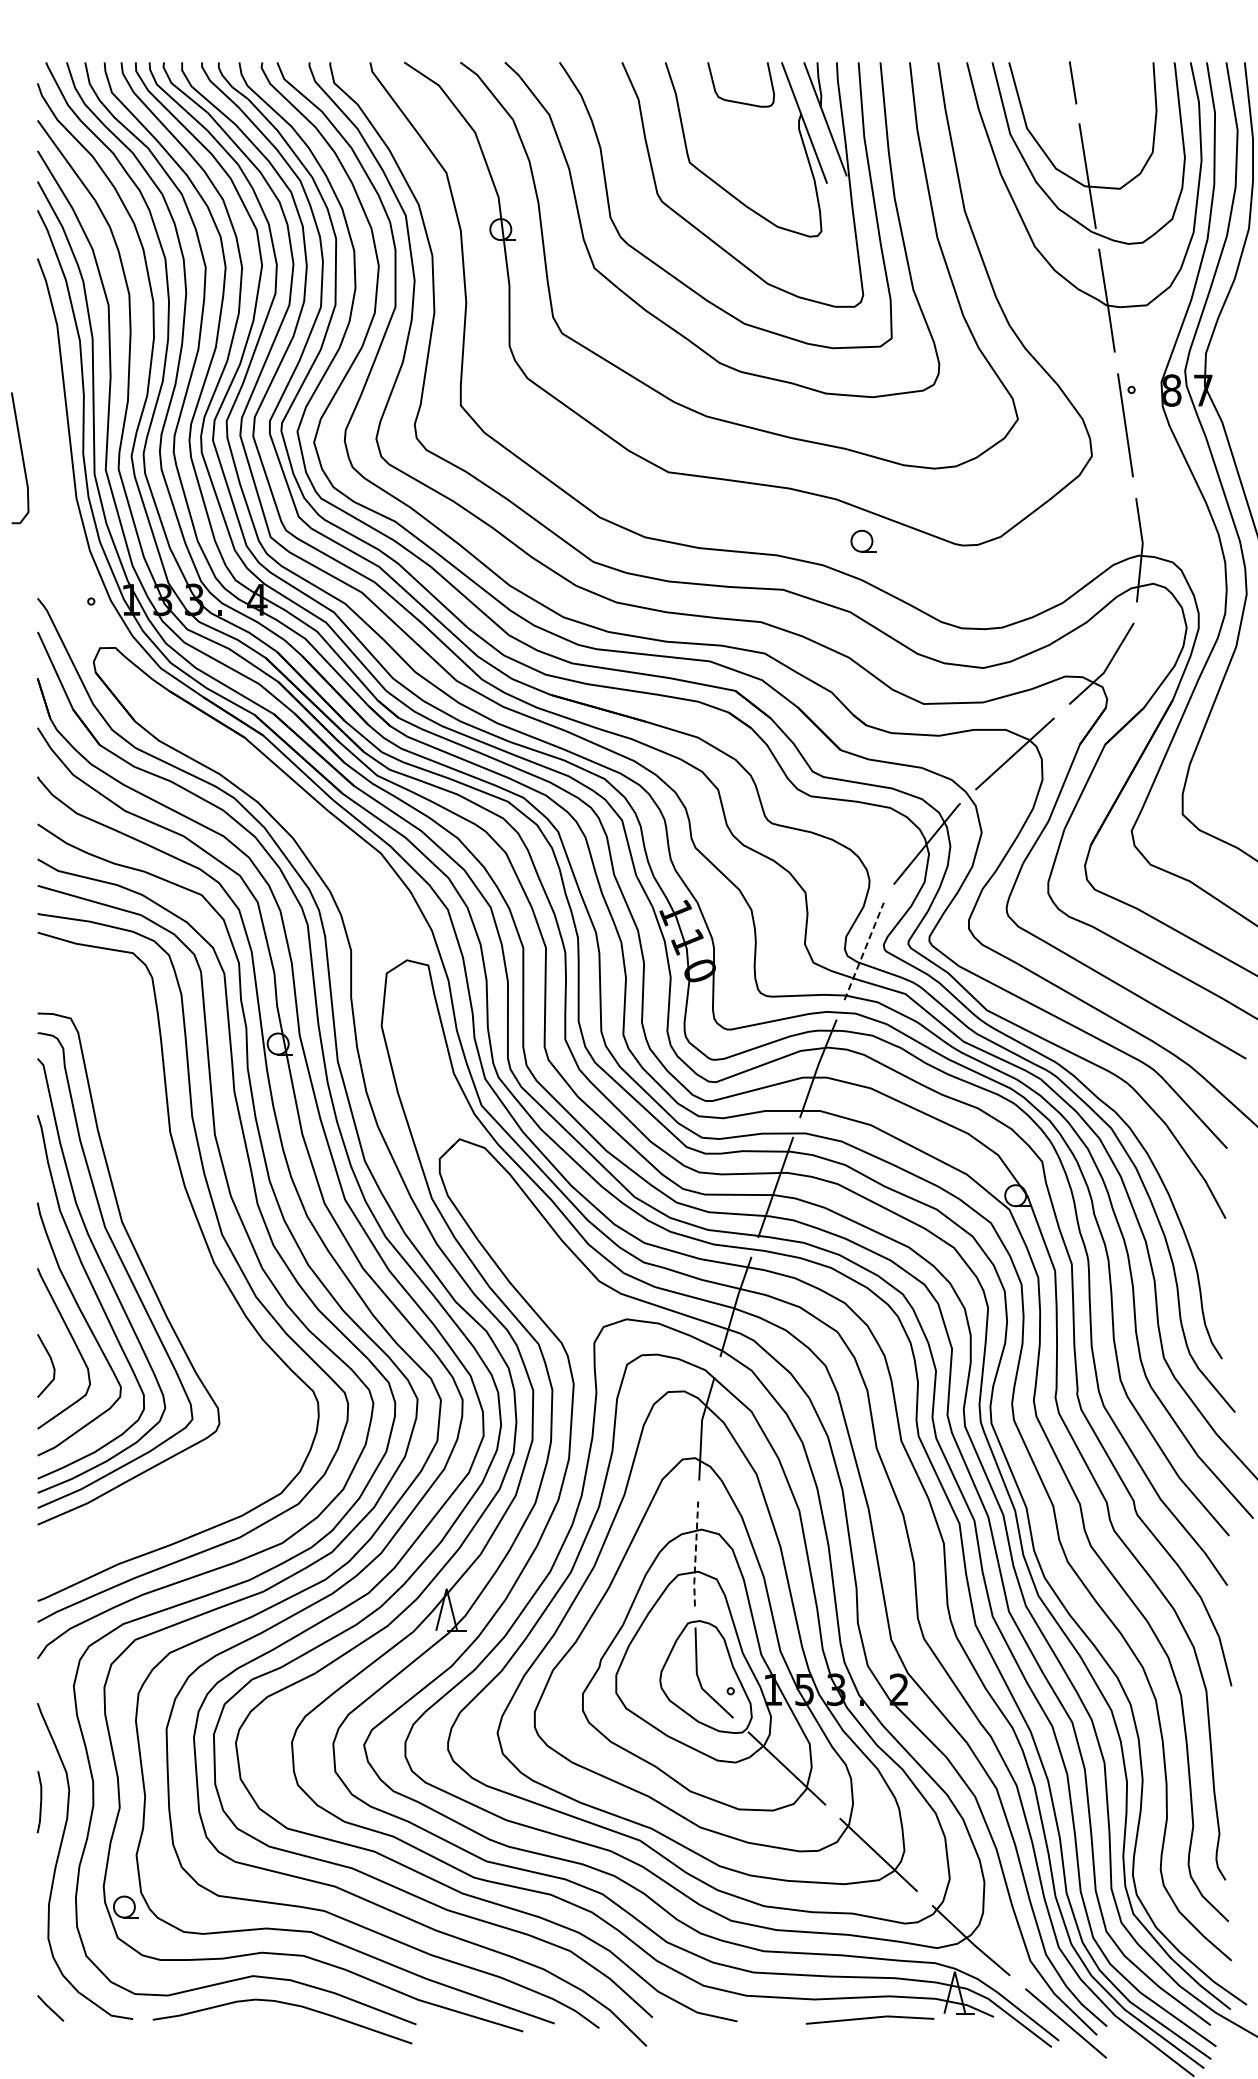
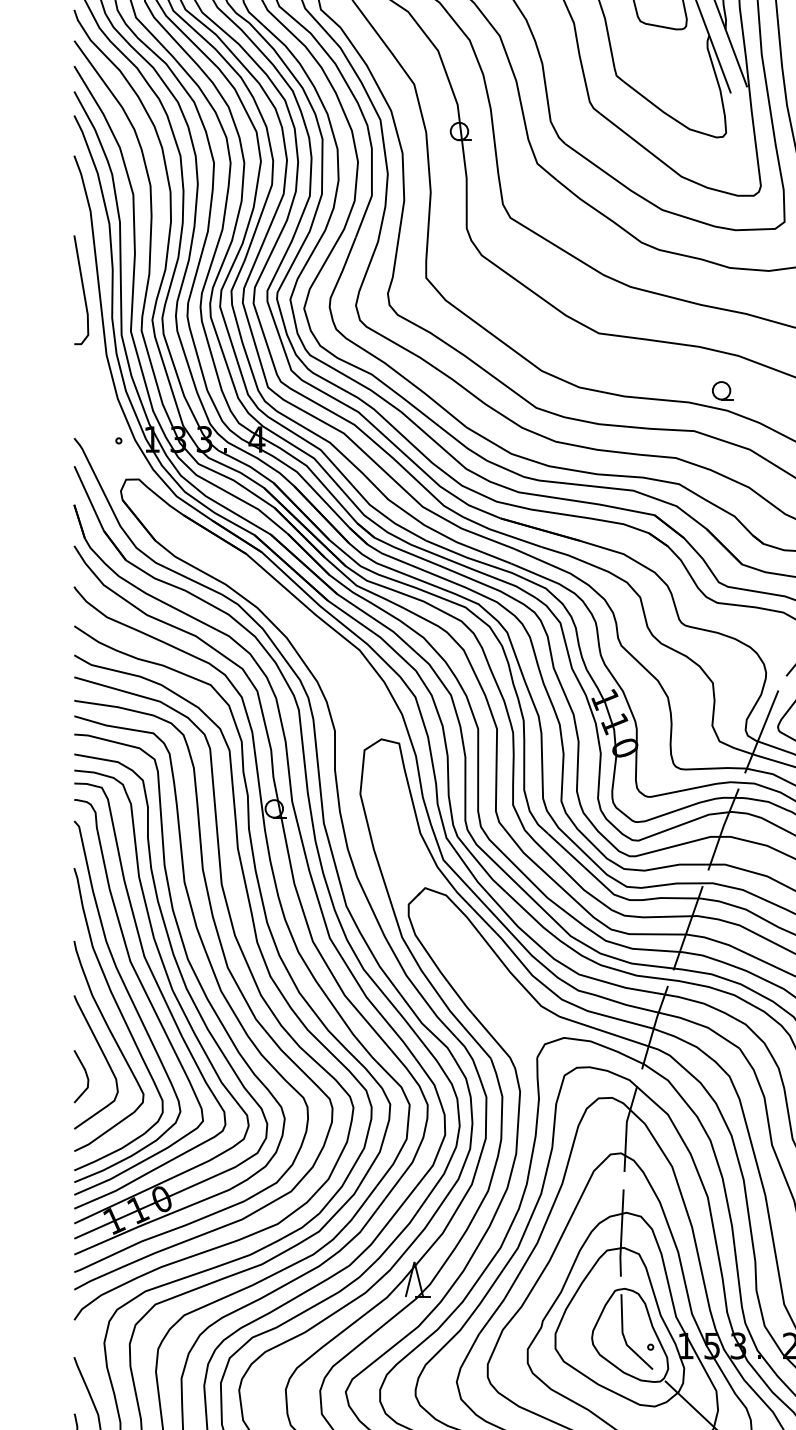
curve: (21, 457) -> (82, 289), moved
part: (863, 540) -> (722, 390), moved
line: (864, 951) -> (761, 731), dashed -> solid
part: (164, 1266) -> (179, 993), added
line: (695, 1554) -> (621, 1233), dashed -> solid

